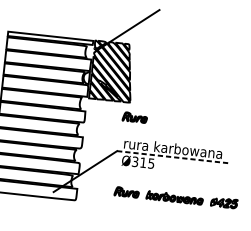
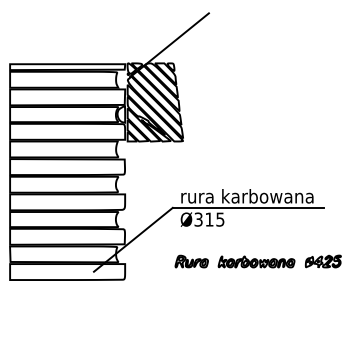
part: (134, 117) -> (191, 160), removed
line: (173, 156) -> (248, 207), dashed -> solid

